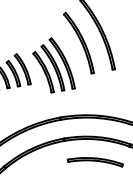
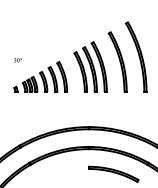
part: (52, 64) -> (90, 66), moved

